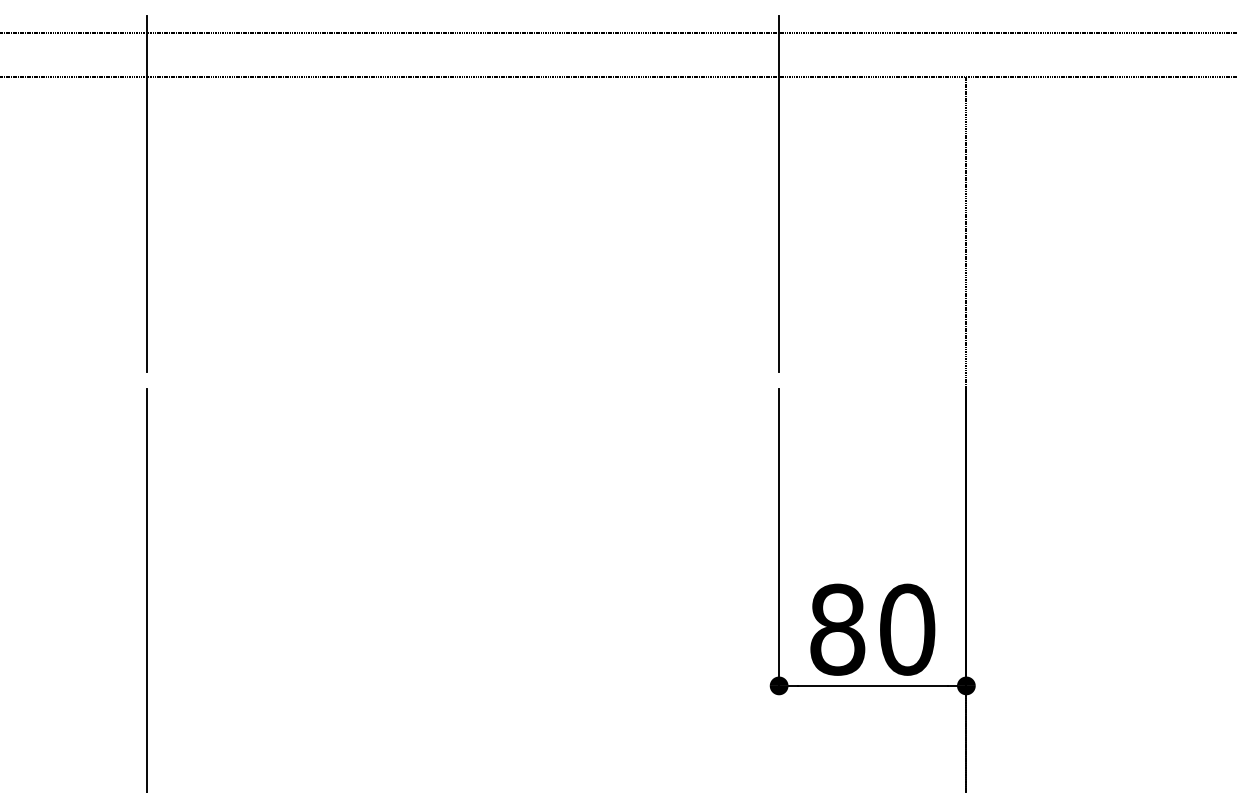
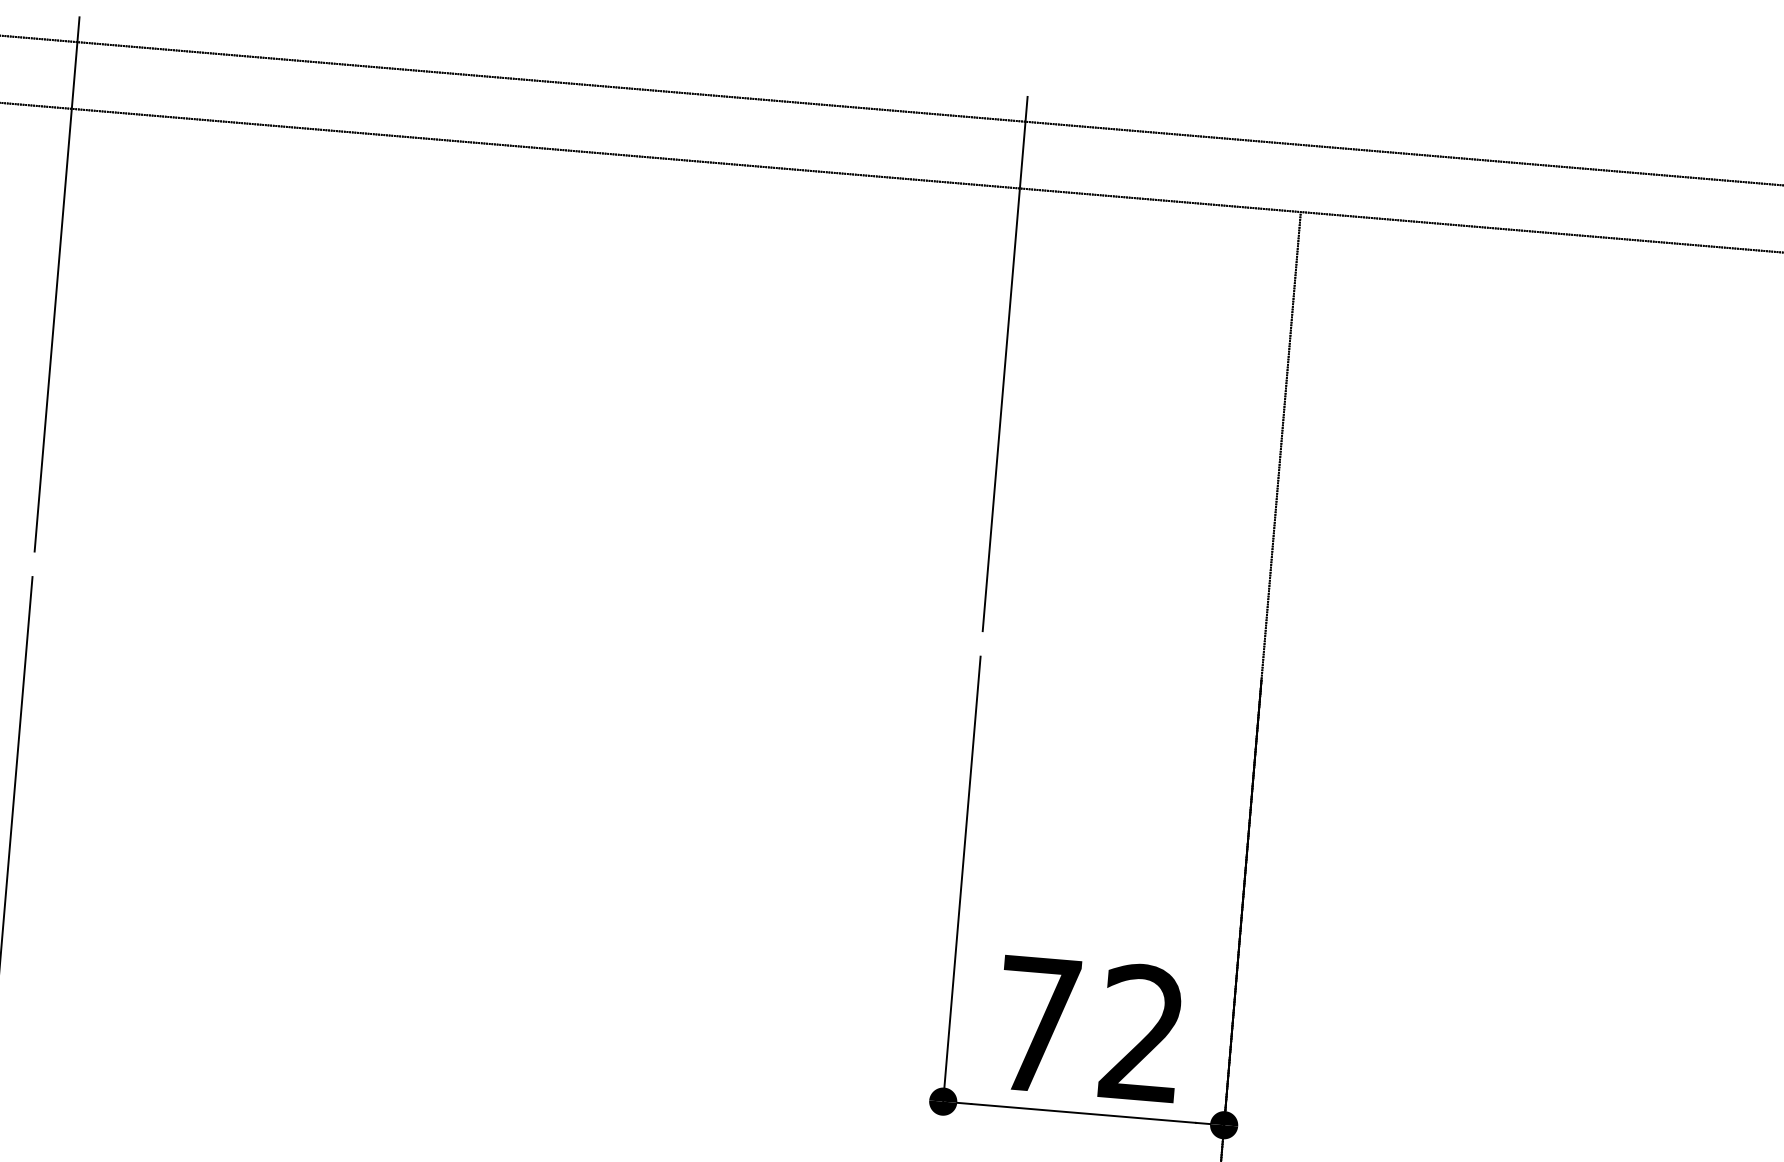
text: (872, 629) -> (1090, 1028), 80 -> 72

